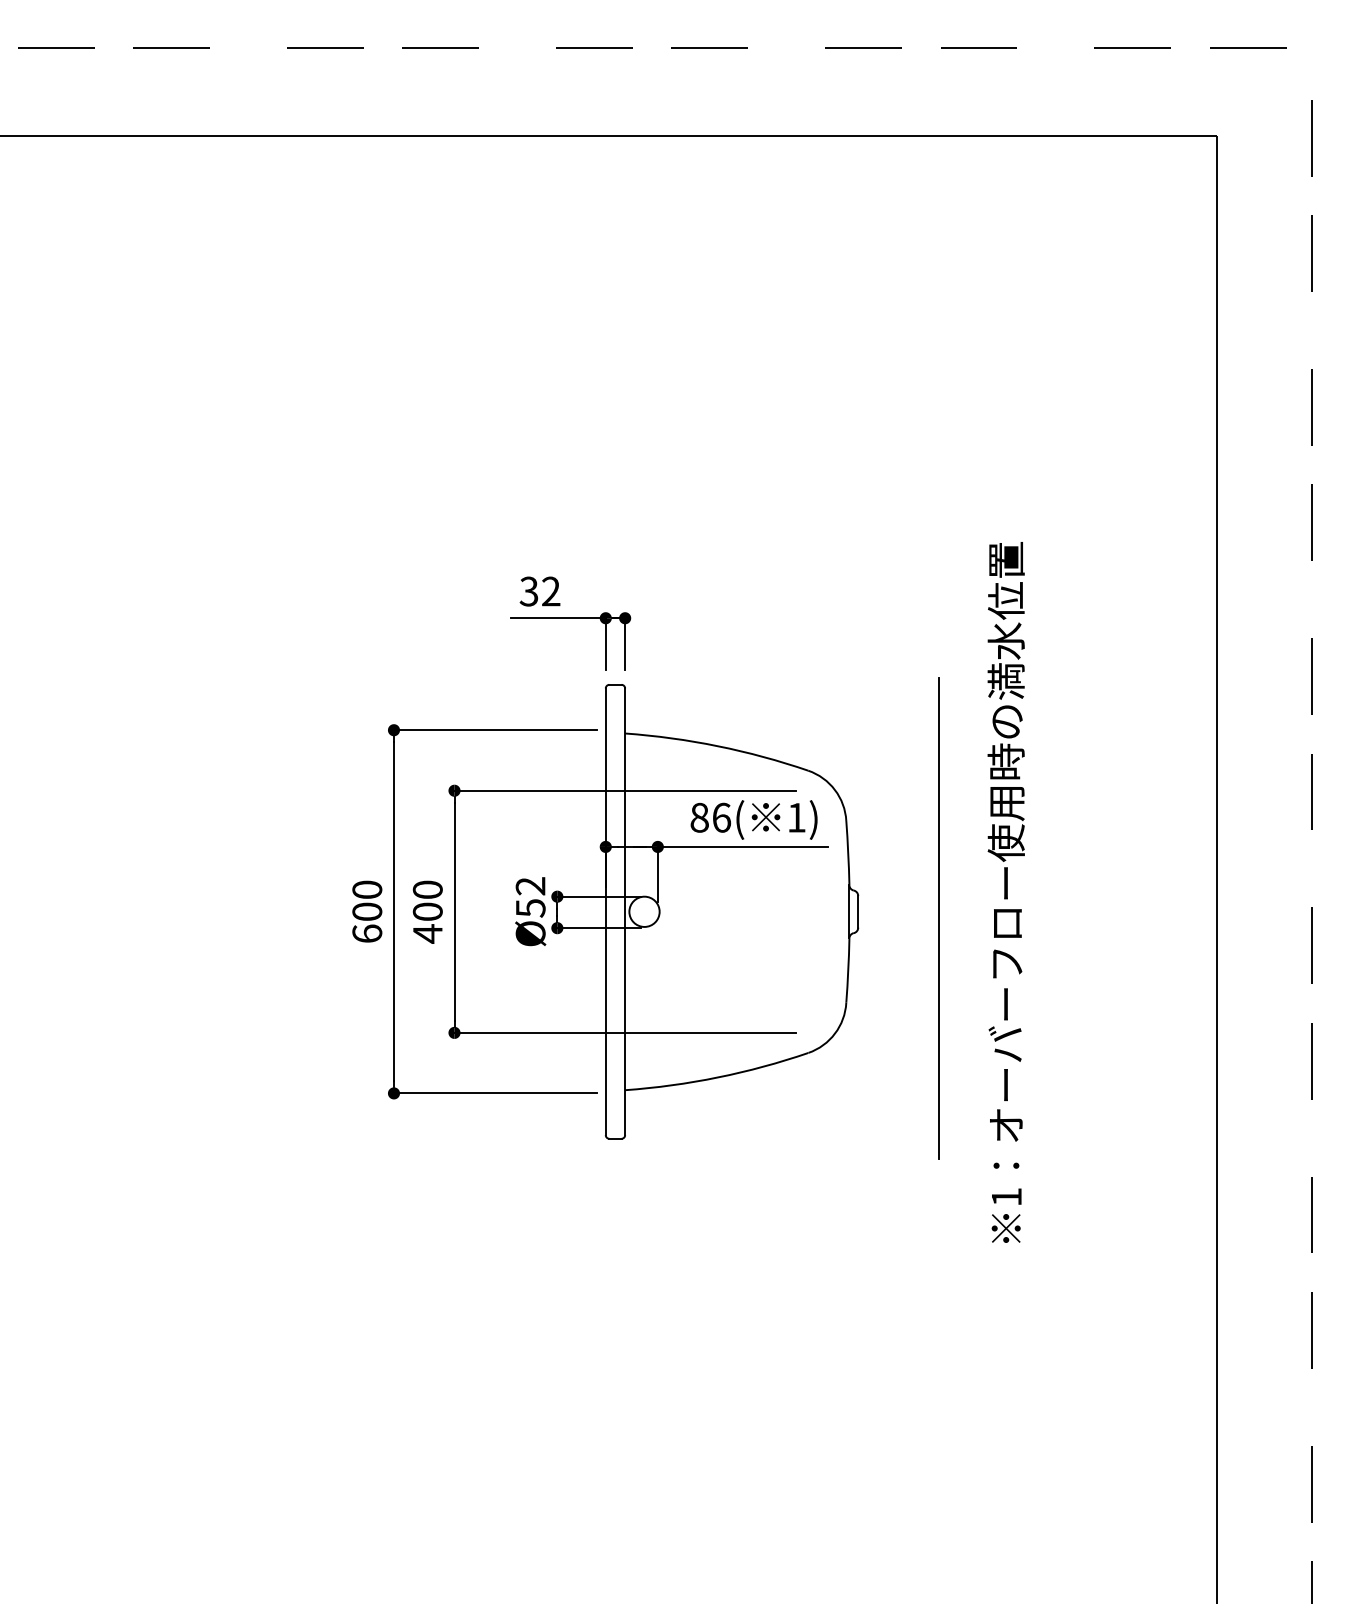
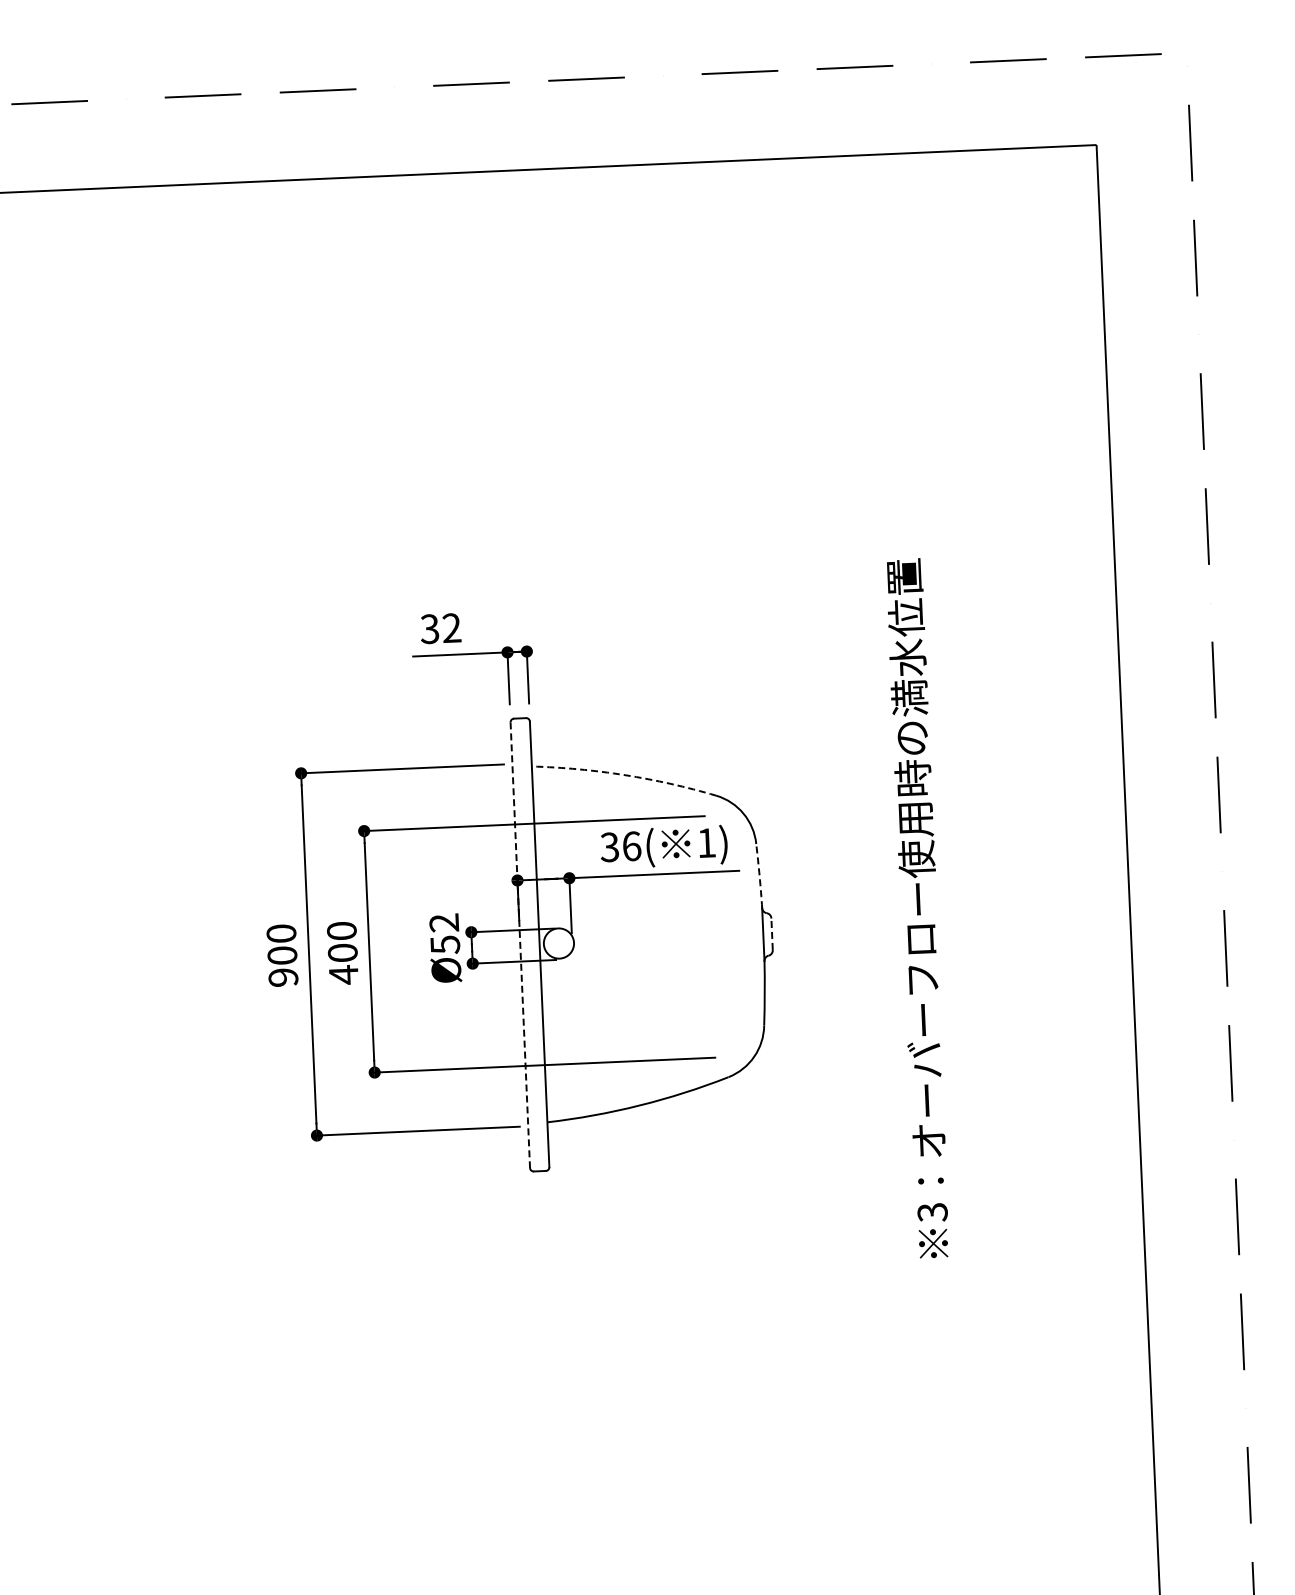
arc: (717, 746) -> (624, 775), solid -> dashed
text: (699, 817) -> (609, 847), 86( -> 36(
arc: (848, 853) -> (759, 876), solid -> dashed
line: (858, 911) -> (772, 933), solid -> dashed
line: (605, 912) -> (520, 945), solid -> dashed
line: (938, 918) -> (852, 937), removed
text: (367, 933) -> (283, 977), 600 -> 900
text: (1006, 1197) -> (932, 1212), 1 -> 3

